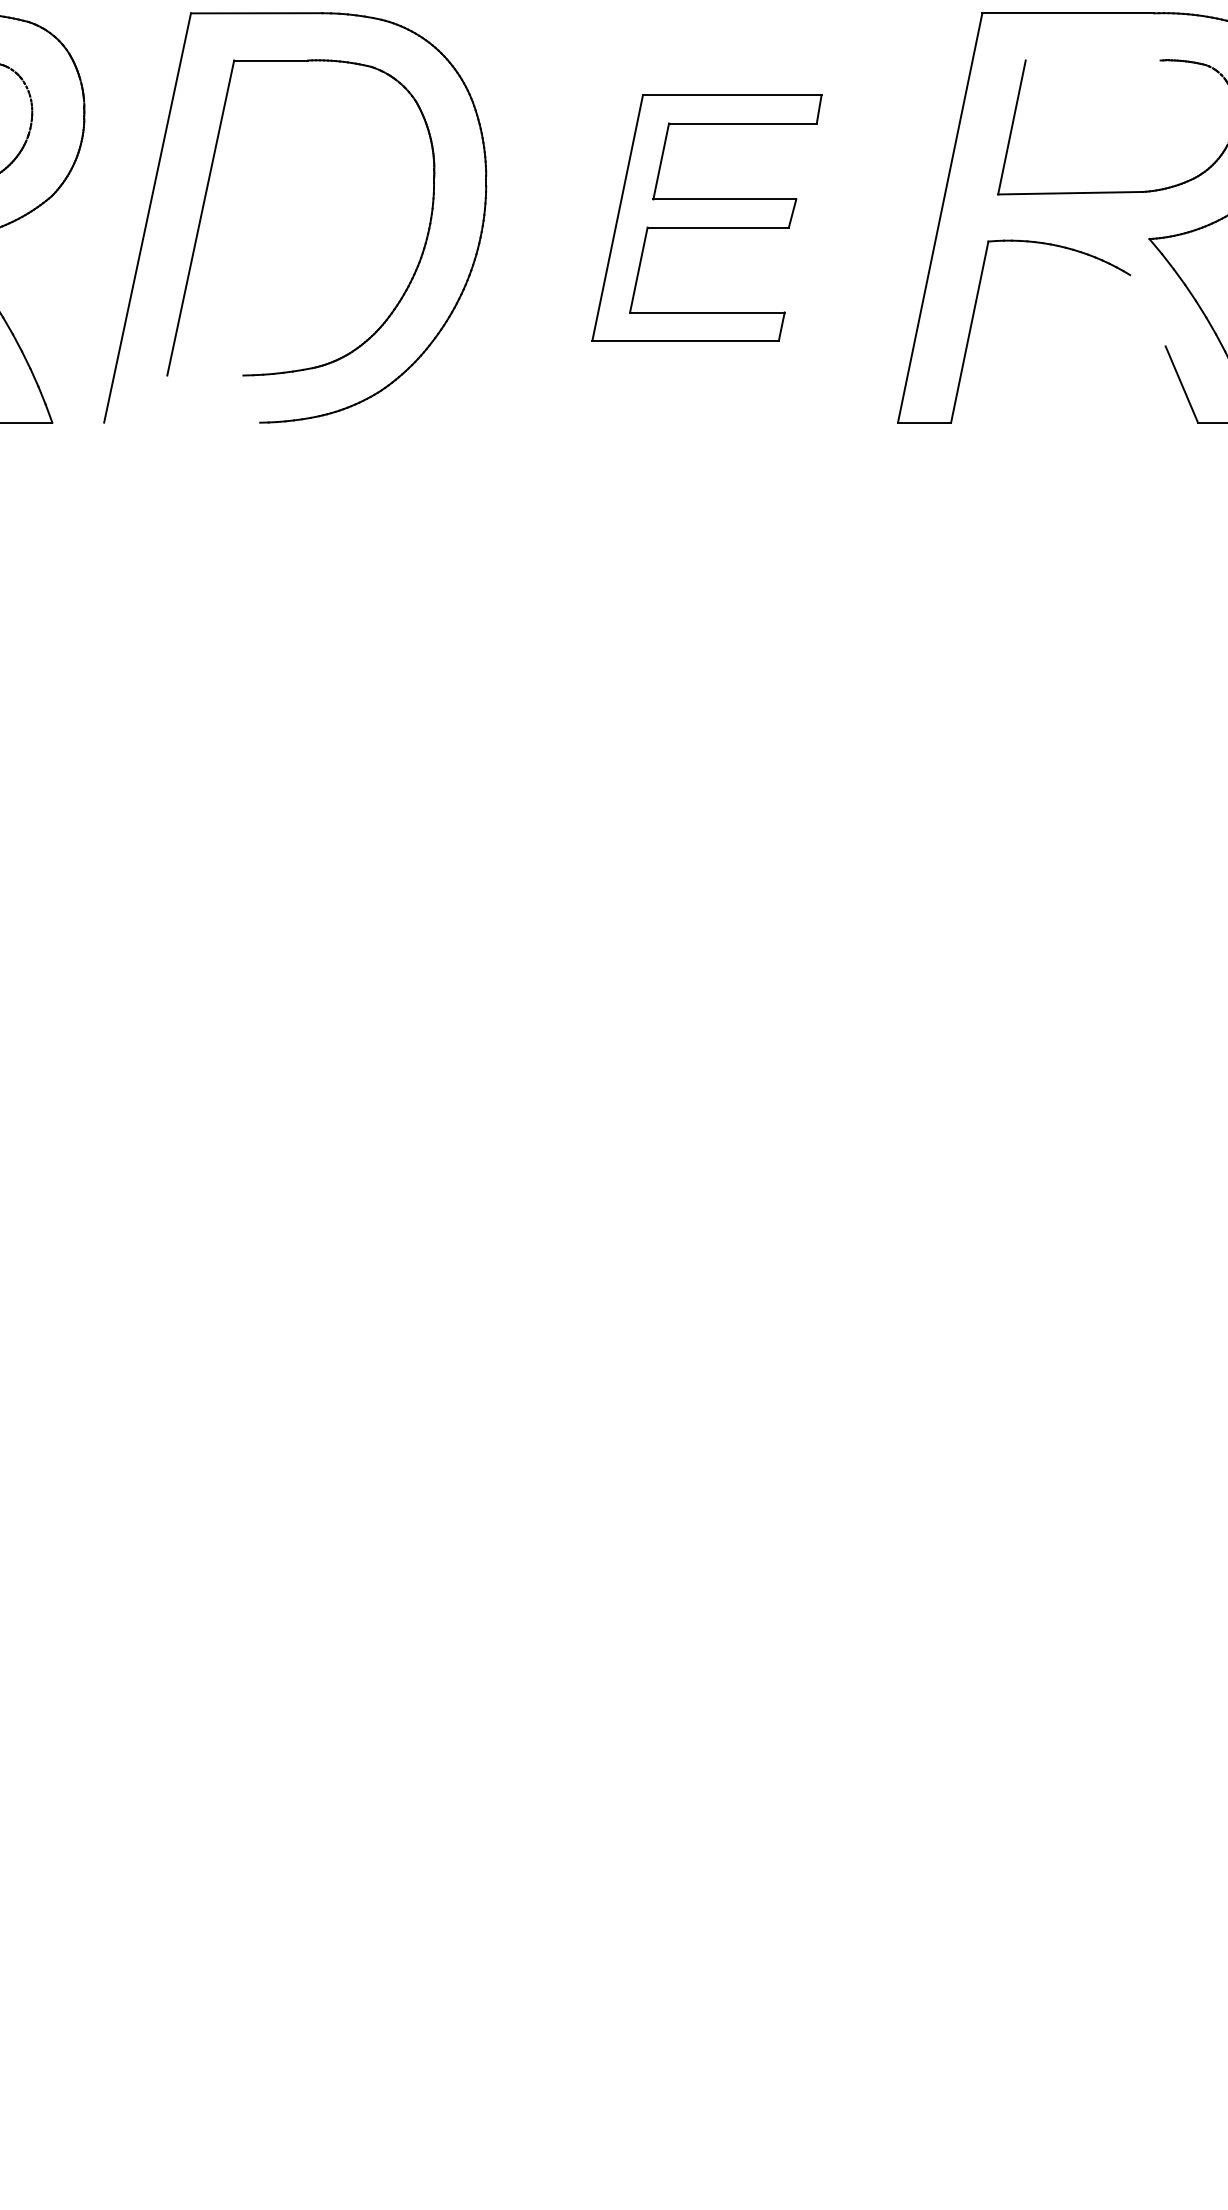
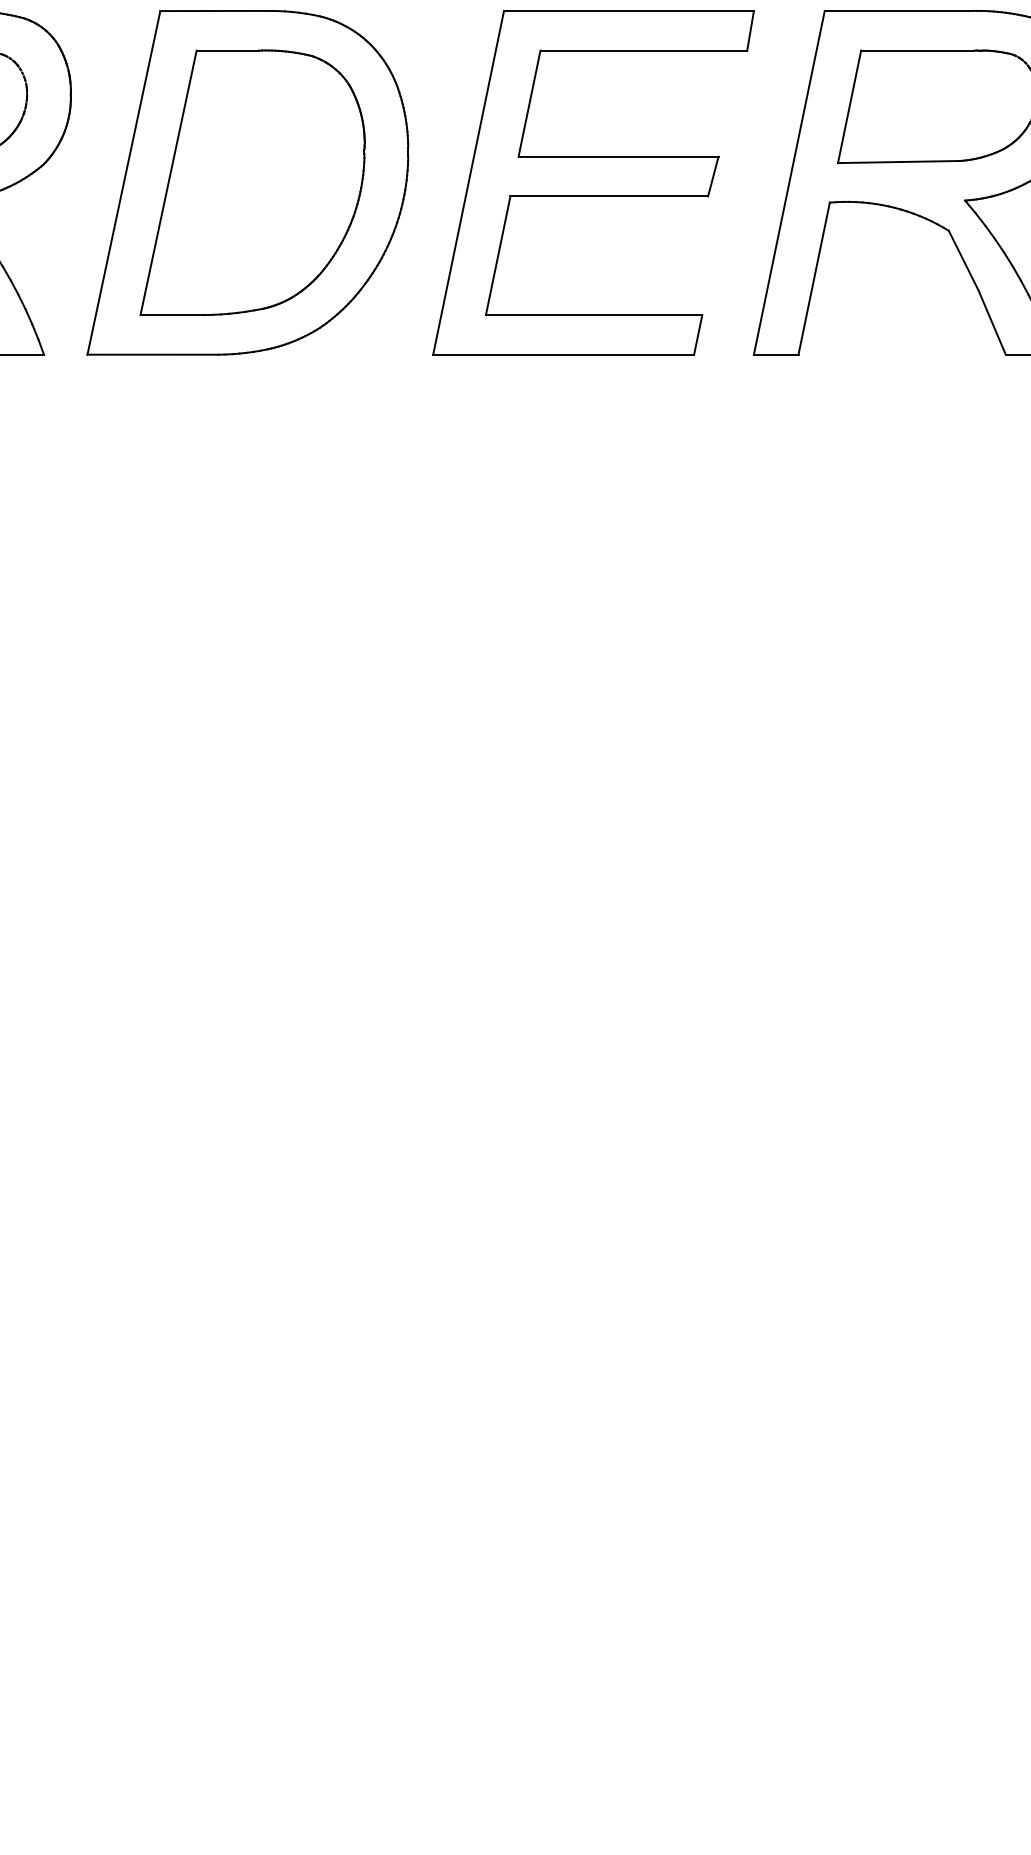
line: (1092, 60) -> (917, 50), added
part: (706, 217) -> (593, 182), size x1.67
line: (1147, 310) -> (963, 260), added
line: (205, 375) -> (172, 315), added
line: (182, 422) -> (153, 354), added

